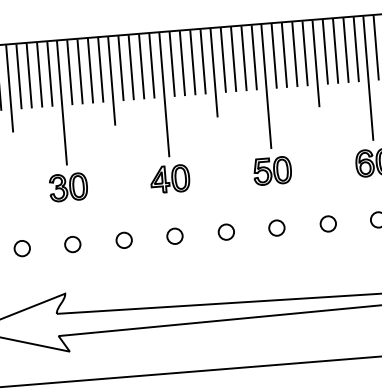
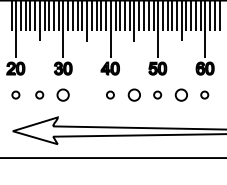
part: (328, 222) -> (181, 94), size x1.6
part: (224, 231) -> (133, 94), size x1.6
part: (123, 239) -> (86, 94), removed
part: (71, 243) -> (62, 94), size x1.6

